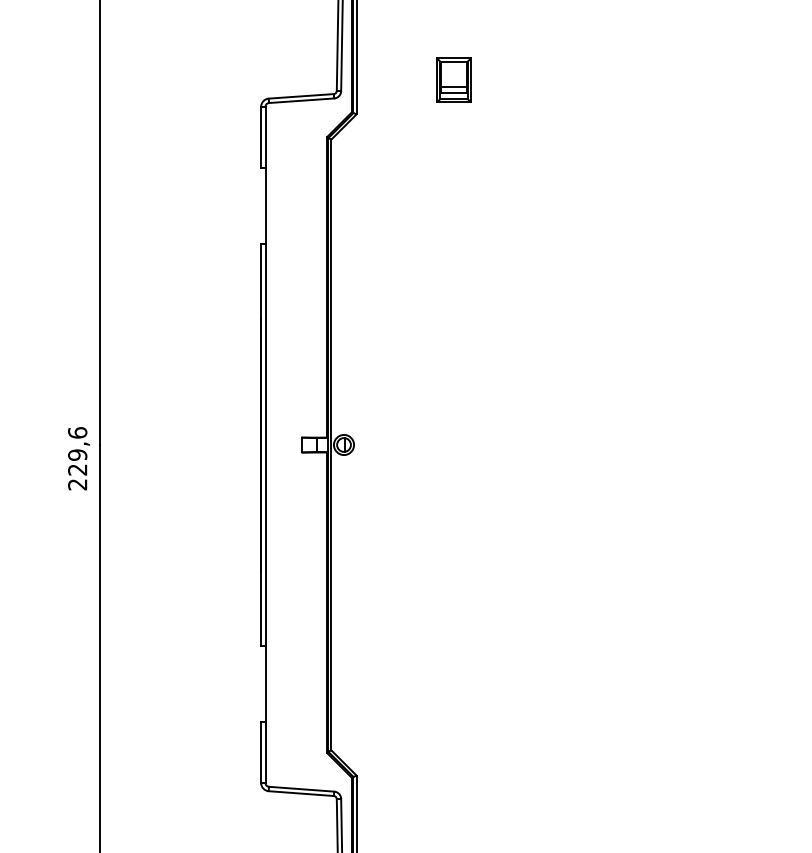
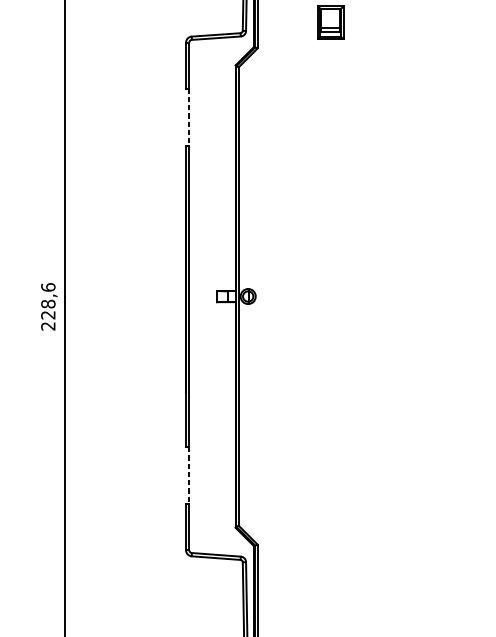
line: (265, 206) -> (189, 117), solid -> dashed
text: (77, 454) -> (48, 303), 229,6 -> 228,6
line: (265, 684) -> (189, 476), solid -> dashed

